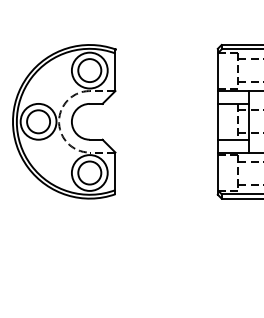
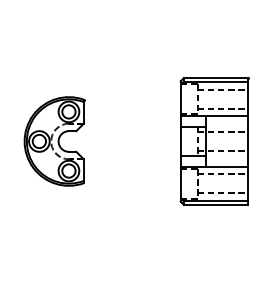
part: (64, 121) -> (54, 141), size x0.7

